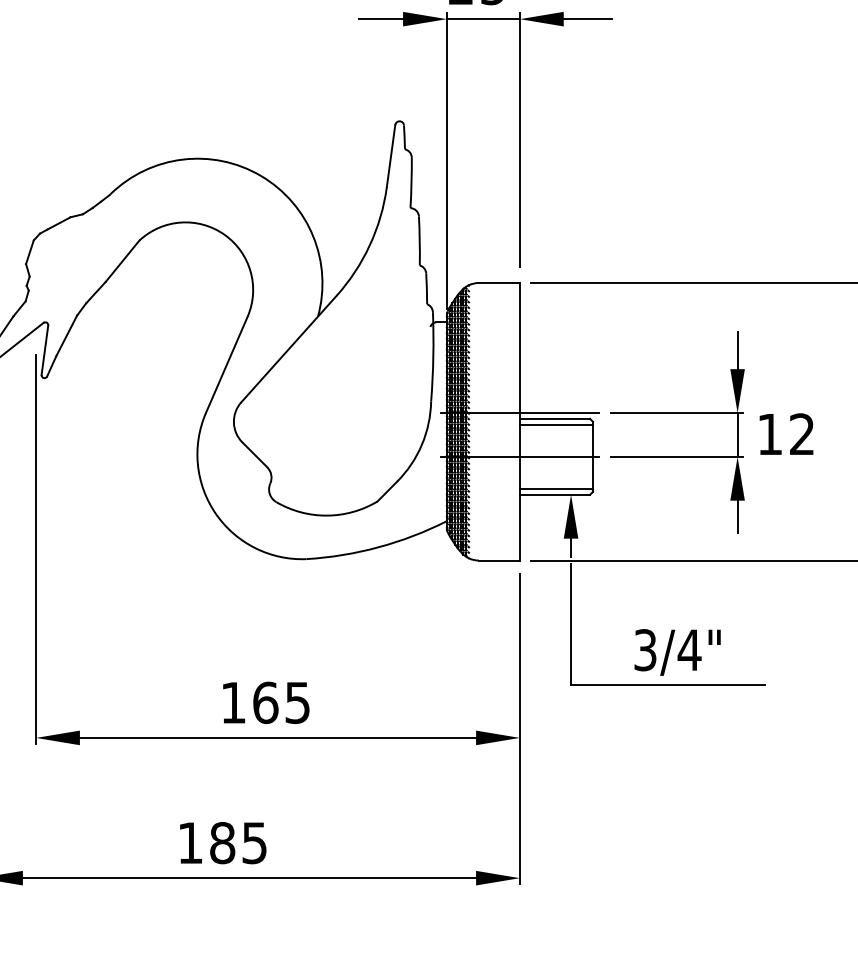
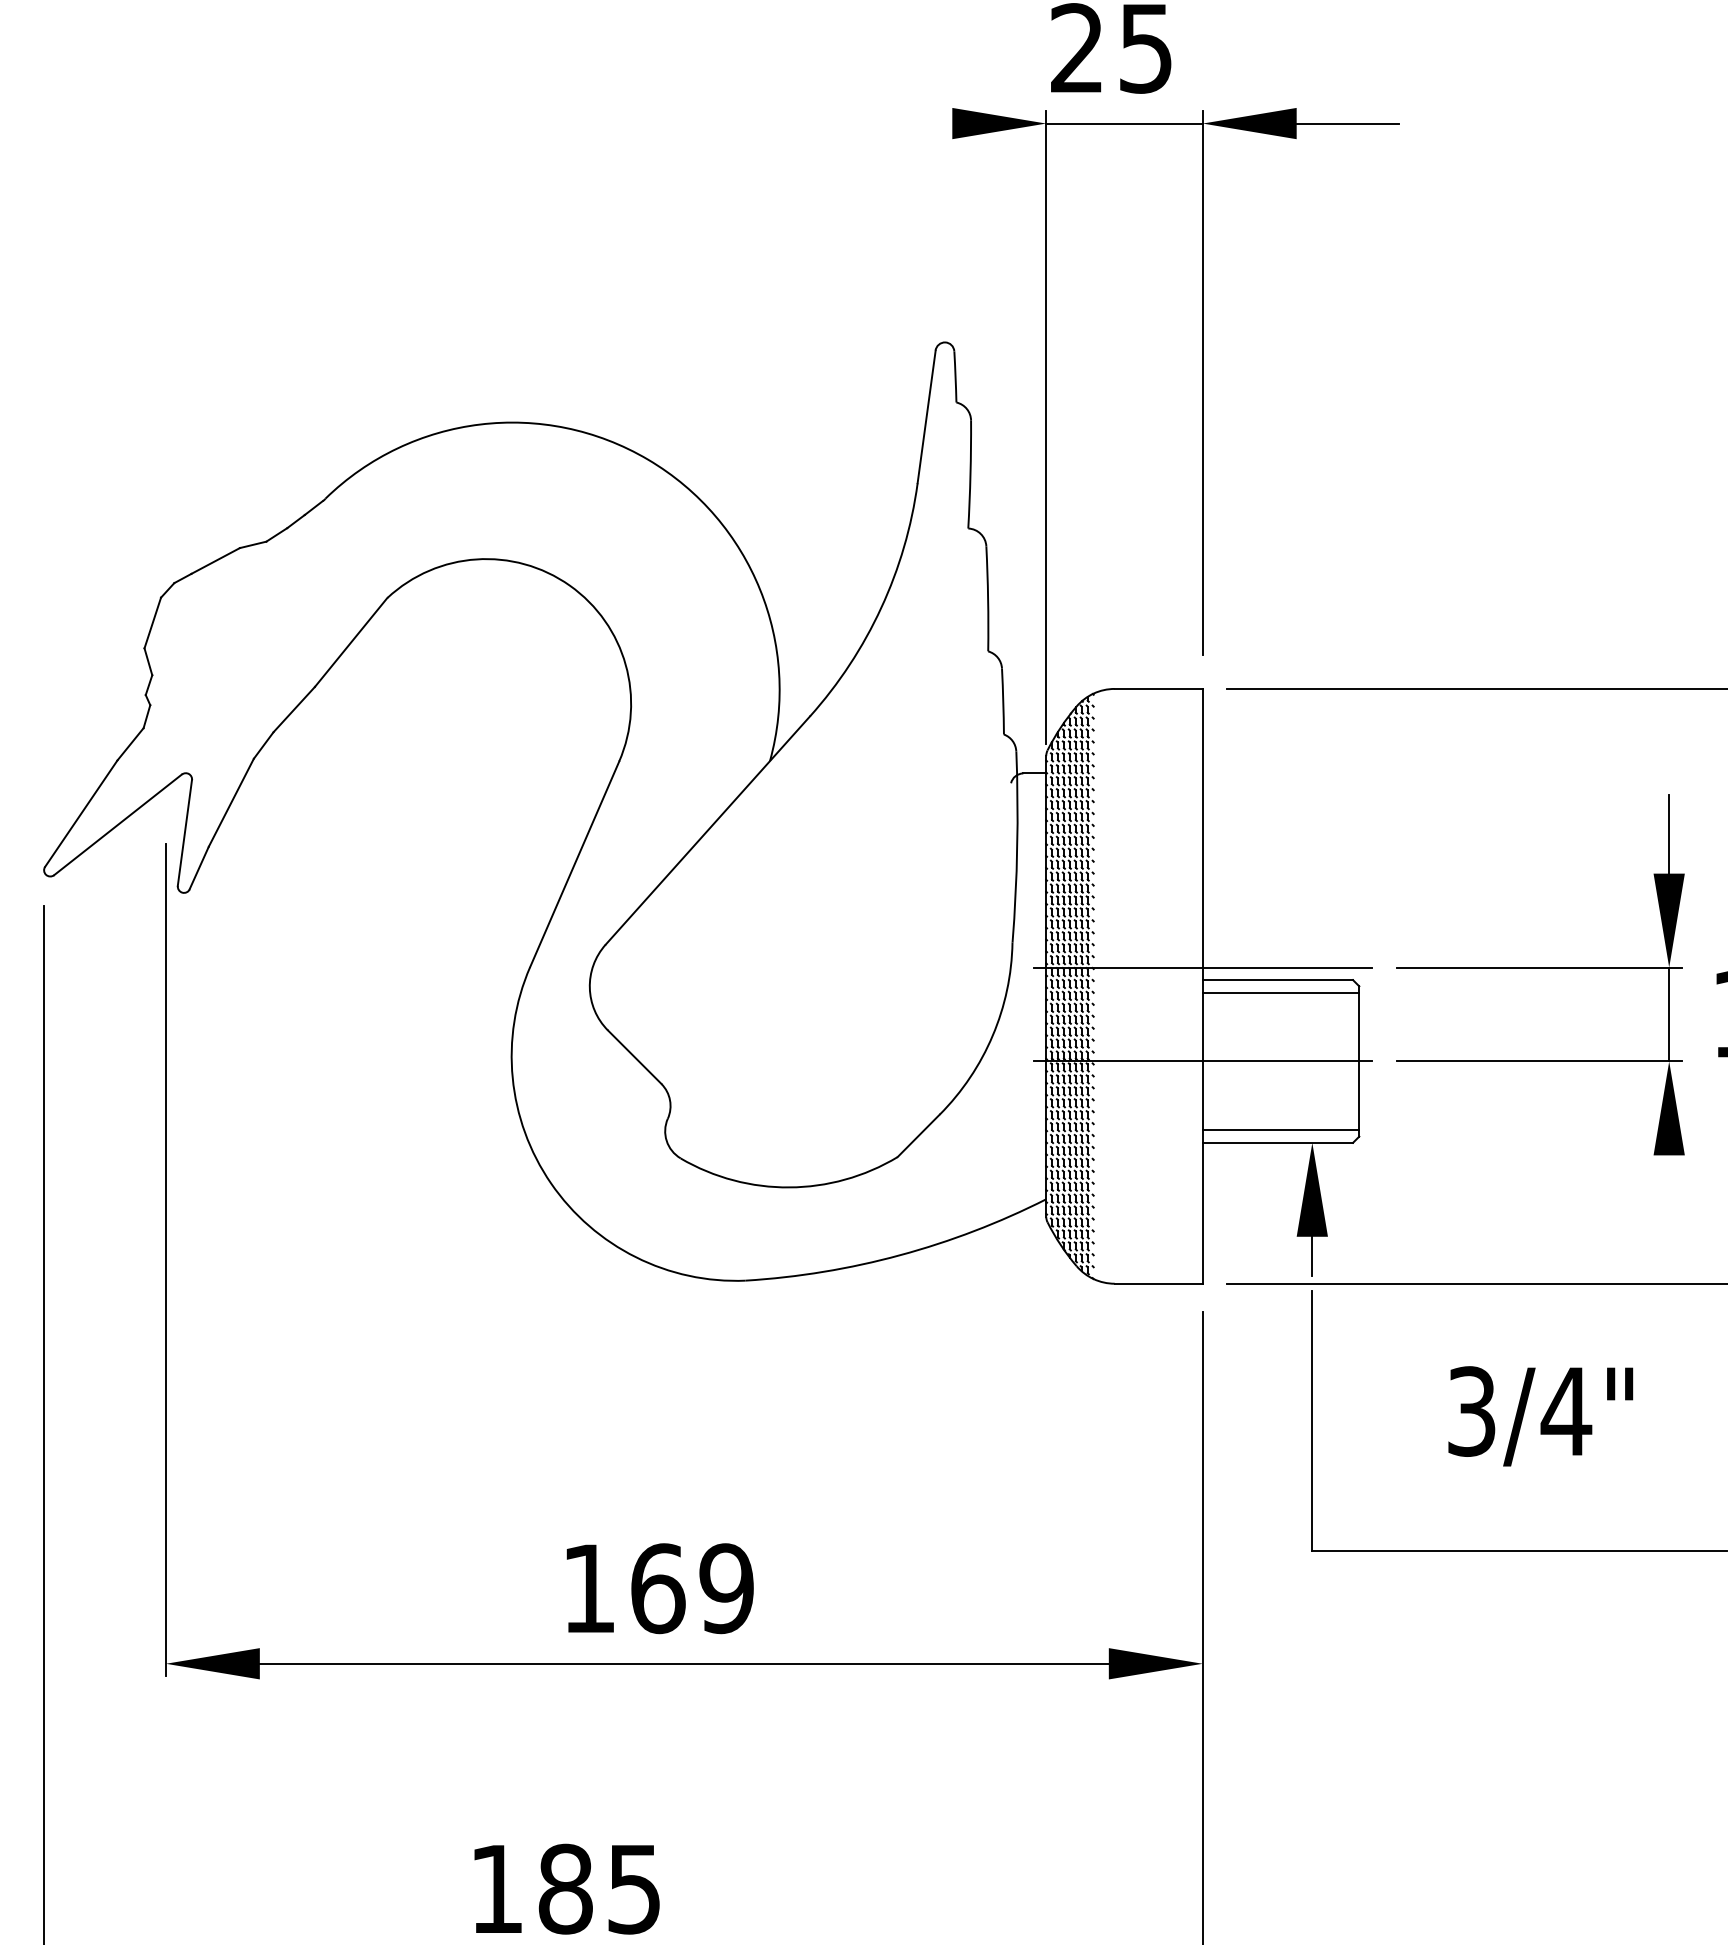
line: (381, 19) -> (906, 124), removed
line: (737, 516) -> (1669, 1189), removed
text: (677, 652) -> (1540, 1416), moved
text: (297, 702) -> (726, 1587), 165 -> 169

